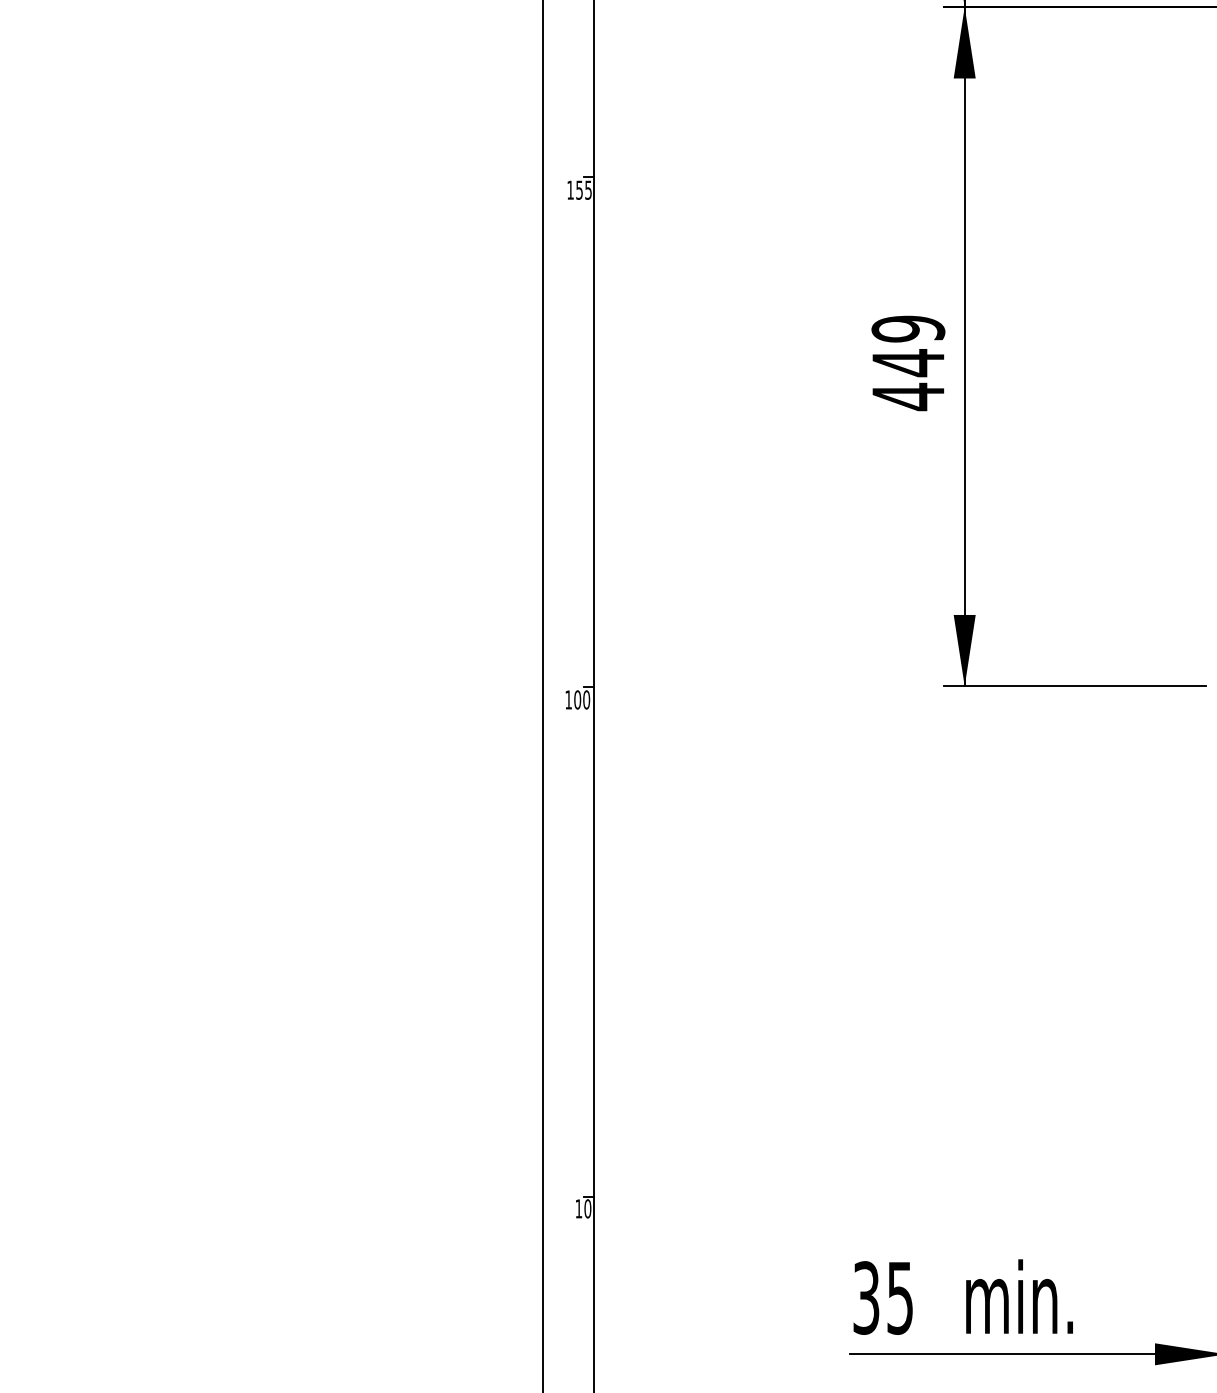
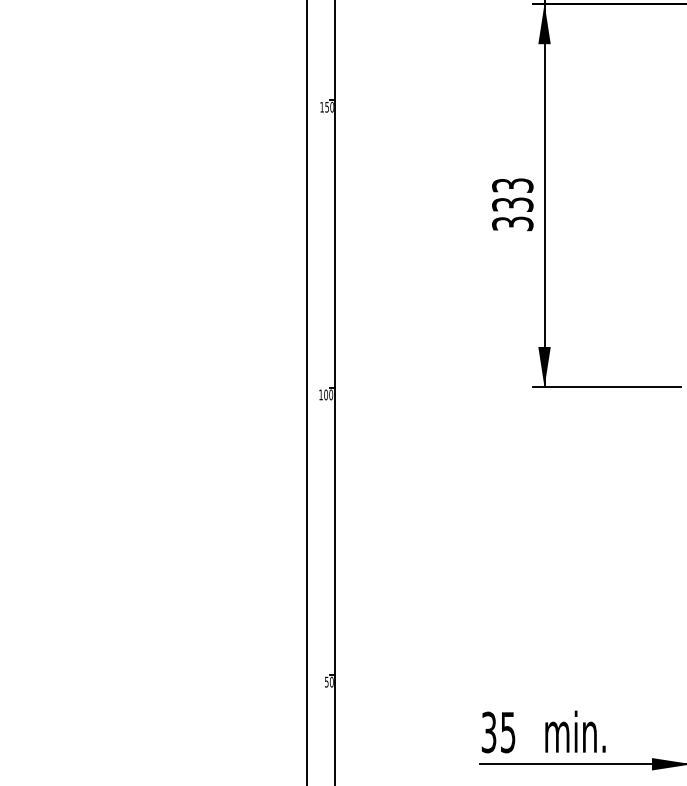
text: (587, 188) -> (331, 106), 155 -> 150
text: (907, 362) -> (512, 204), 449 -> 333
text: (578, 1207) -> (326, 681), 10 -> 50

